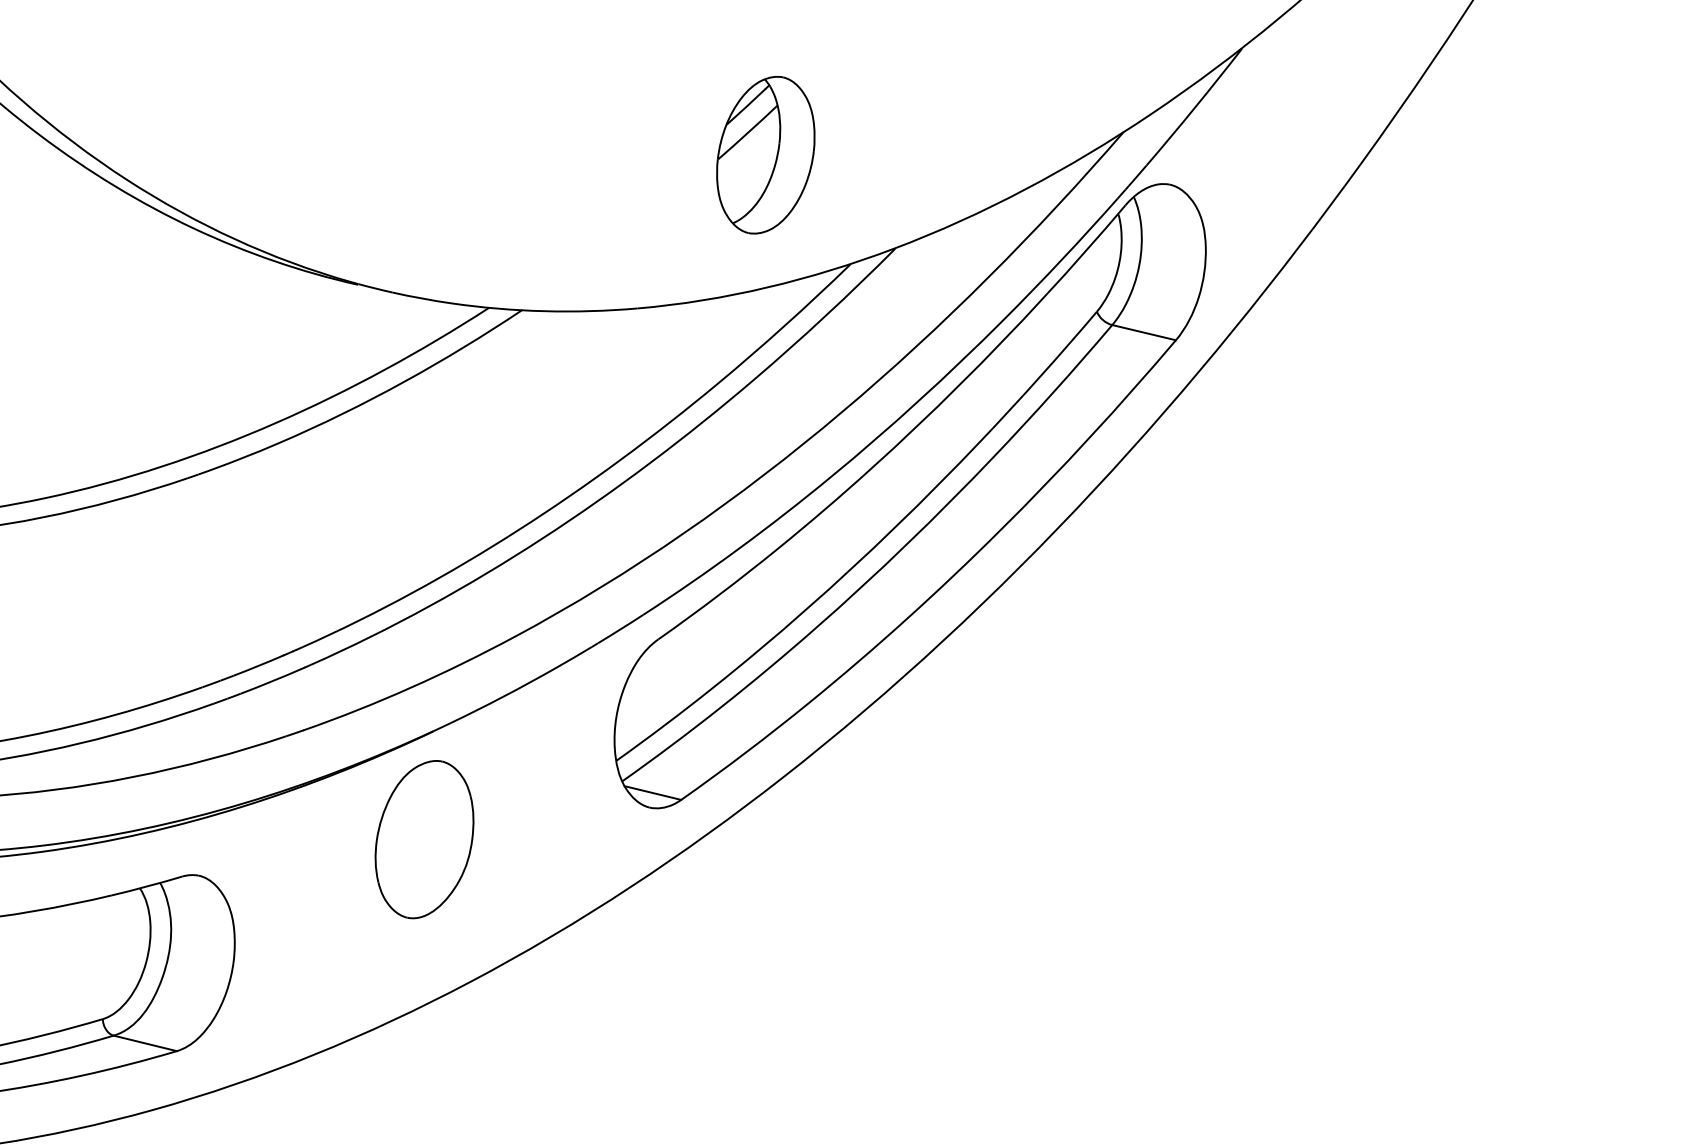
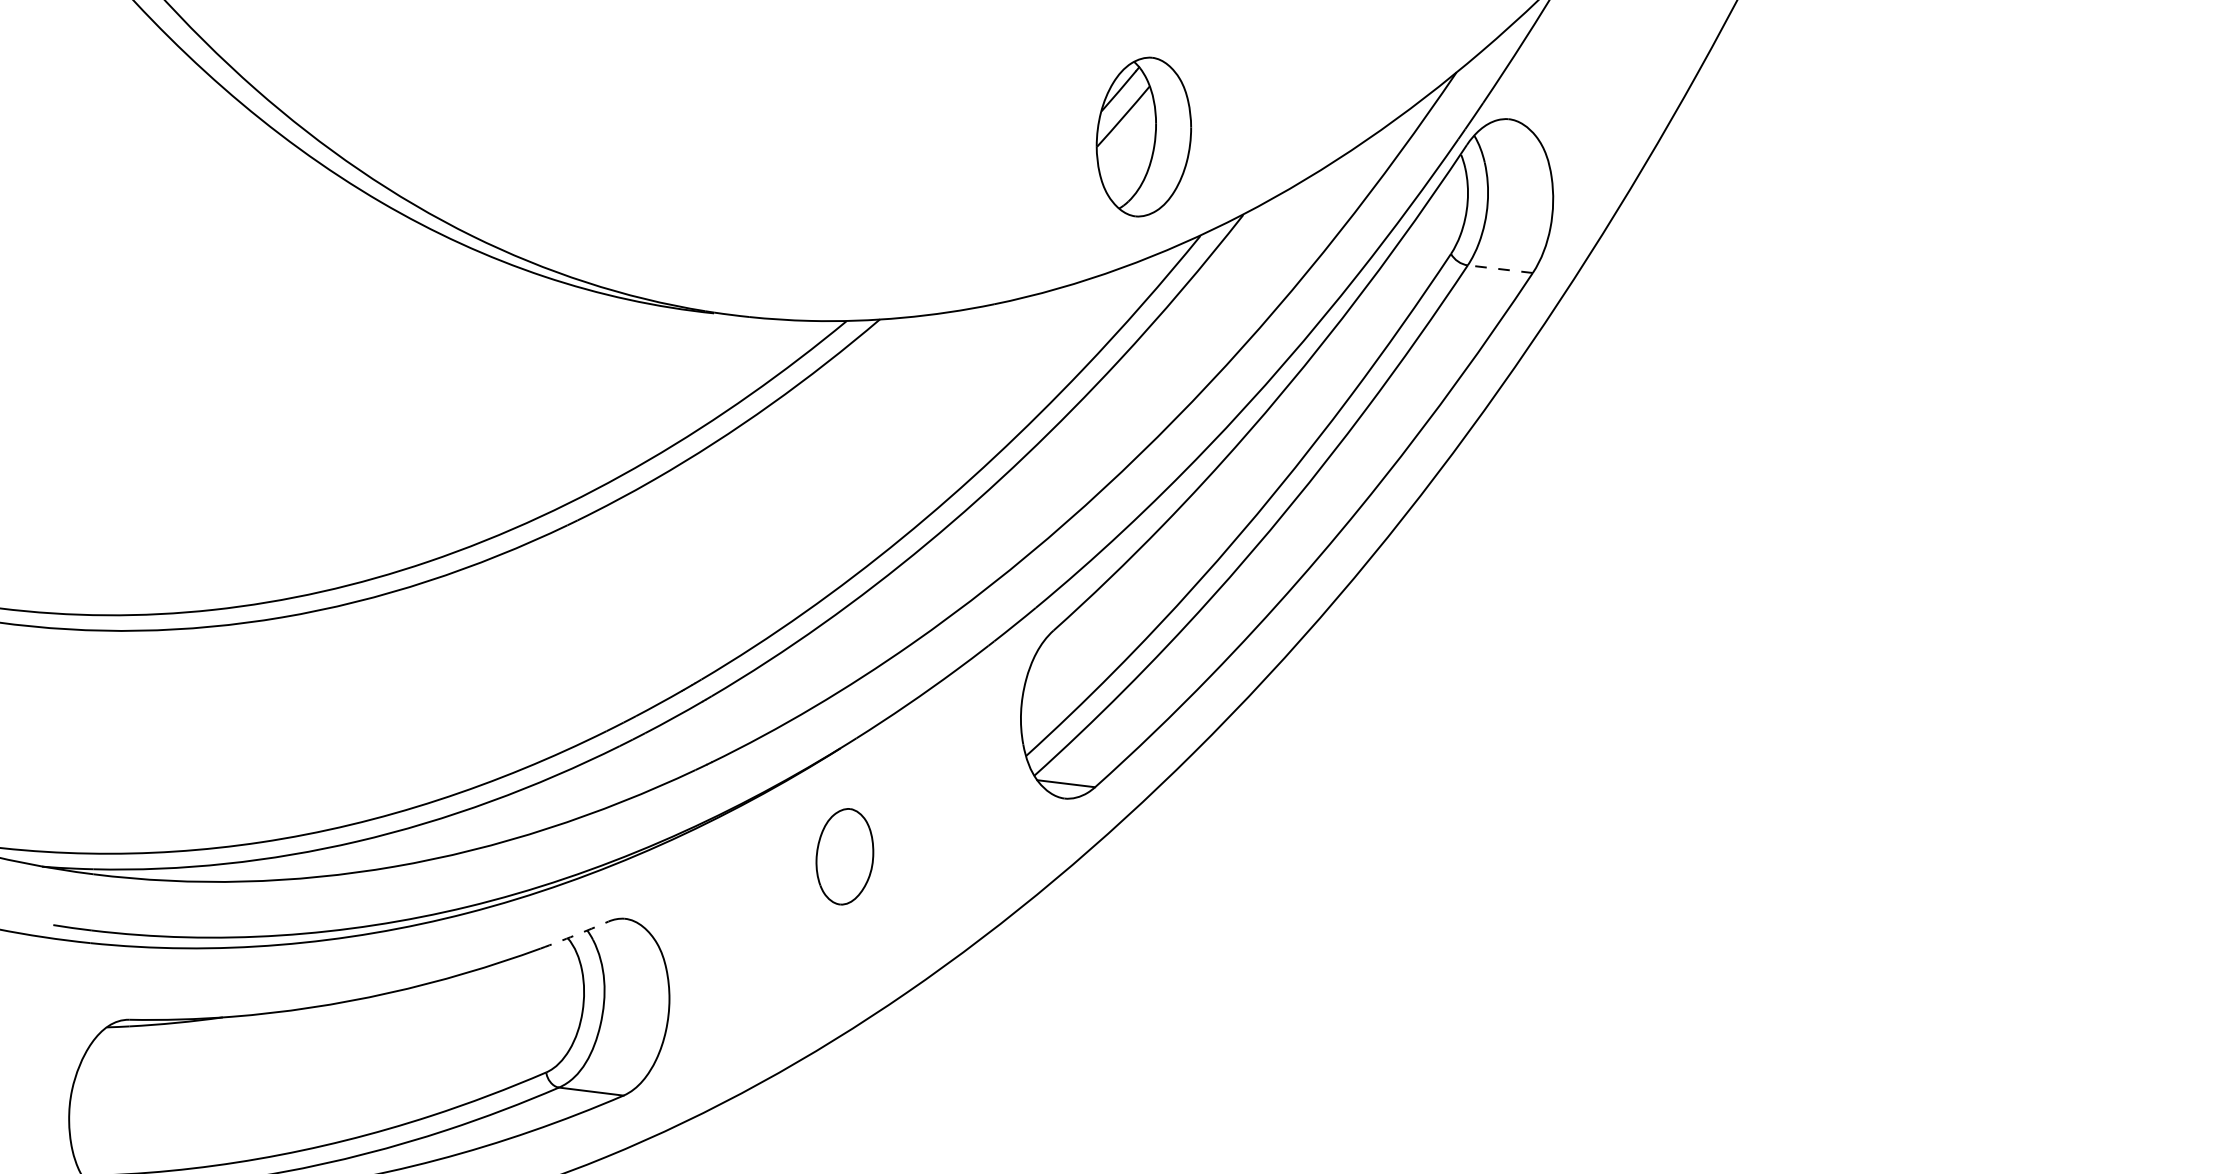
part: (765, 154) -> (1143, 136), moved
line: (1144, 332) -> (1500, 269), solid -> dashed
part: (424, 839) -> (844, 856), size x0.6
arc: (146, 886) -> (574, 935), solid -> dashed

